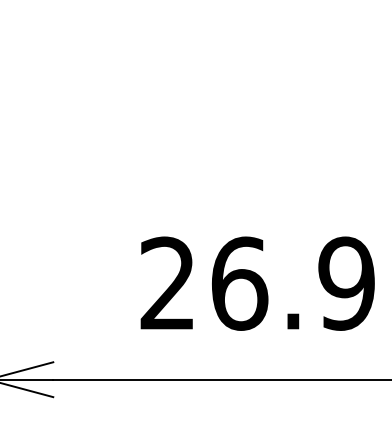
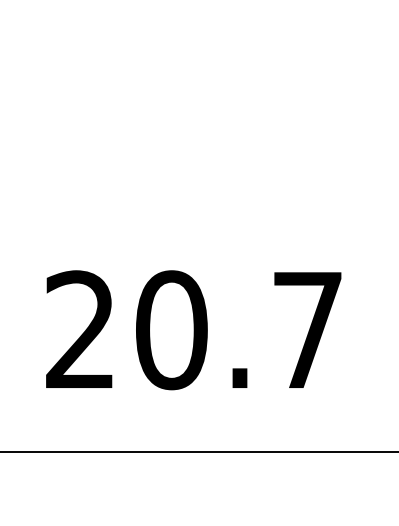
text: (292, 283) -> (238, 329), 26.9 -> 20.7

